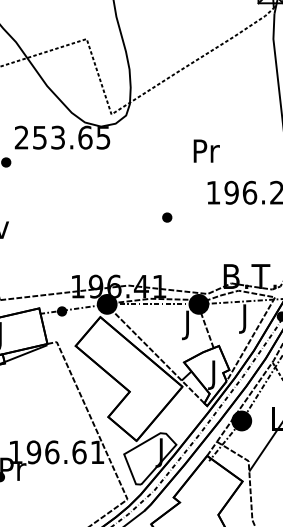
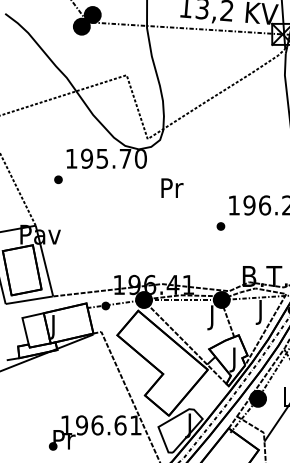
text: (61, 137) -> (105, 158), 253.65 -> 195.70
text: (206, 150) -> (172, 187), moved
part: (166, 217) -> (220, 226), moved

